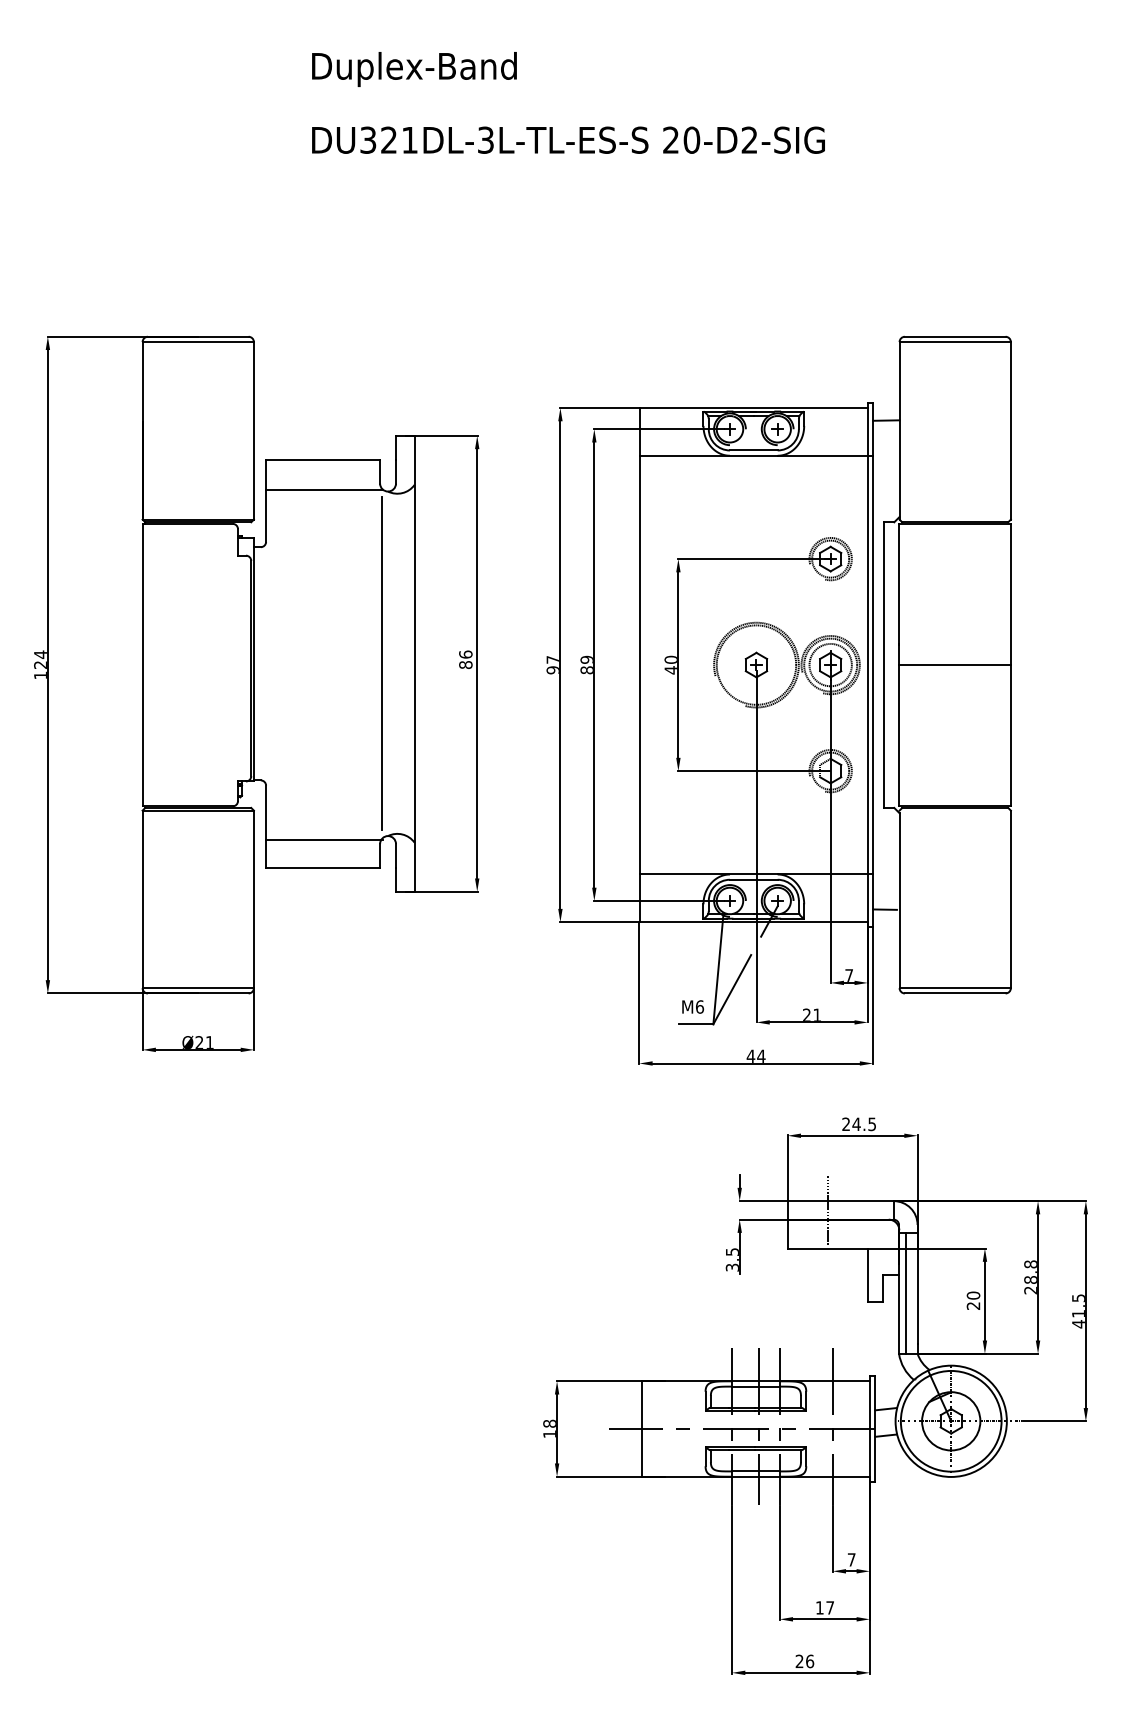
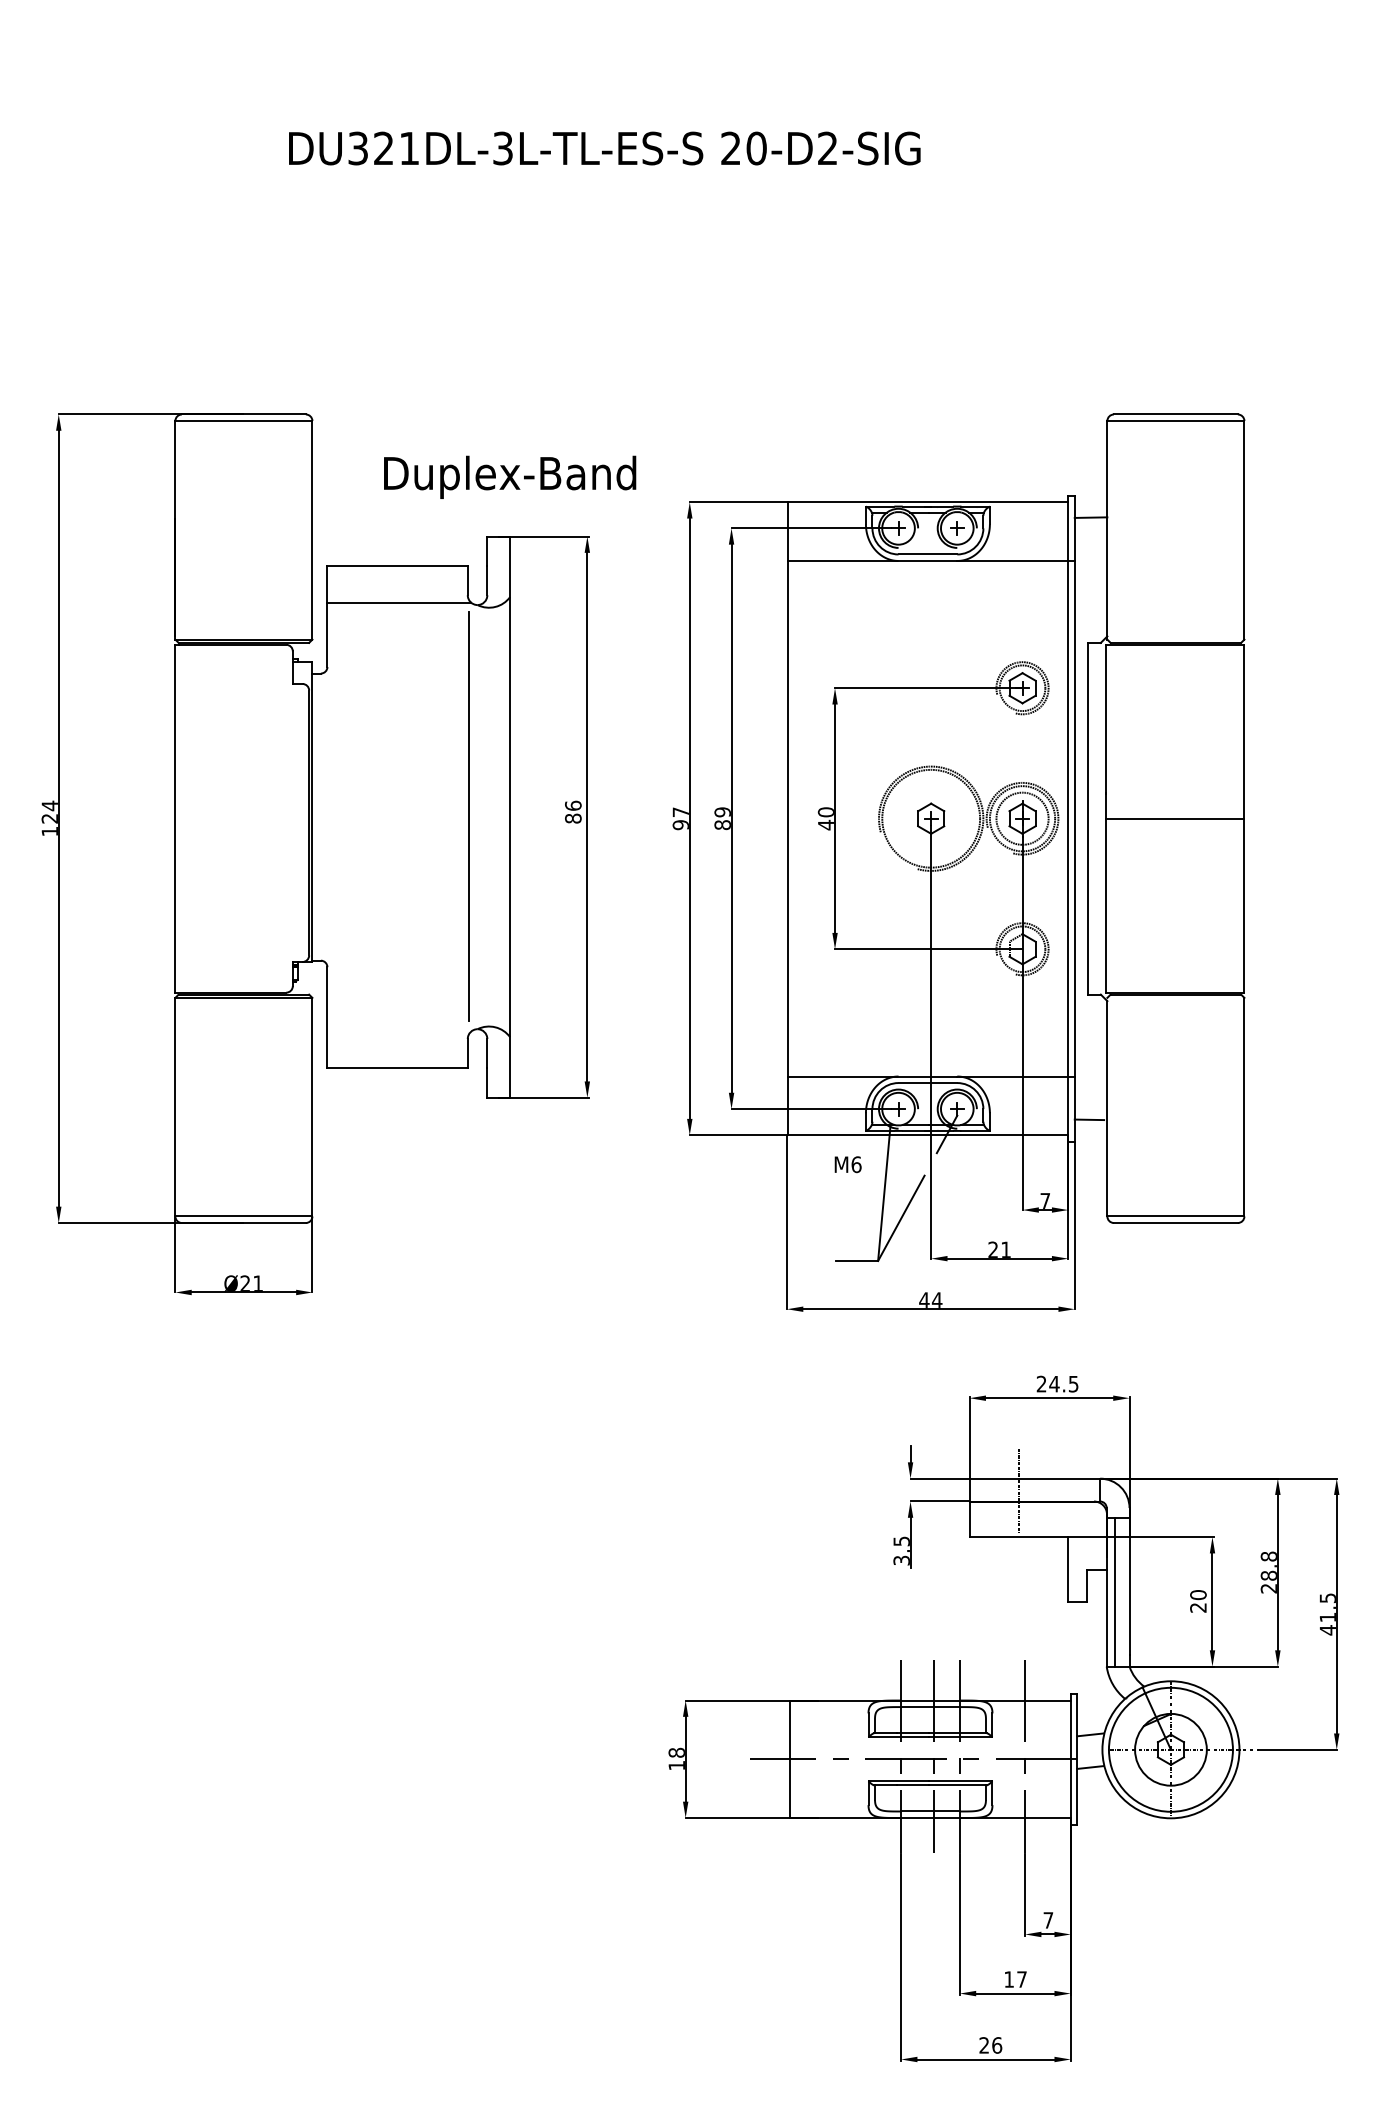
text: (414, 68) -> (510, 476), moved
text: (568, 140) -> (604, 148), moved
line: (324, 840) -> (399, 1034), removed
text: (692, 1006) -> (847, 1164), moved

